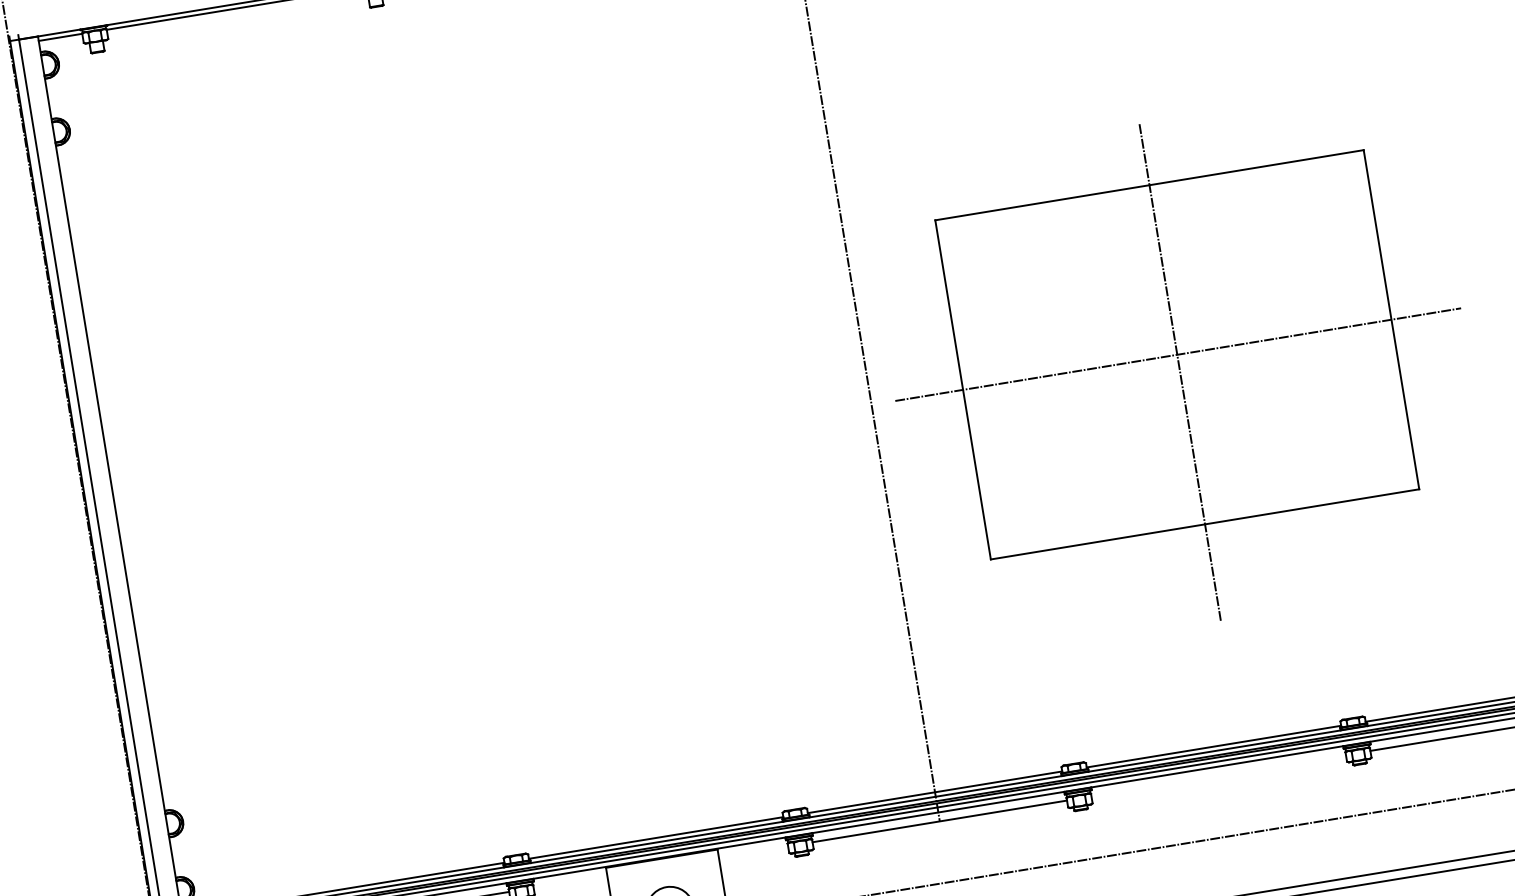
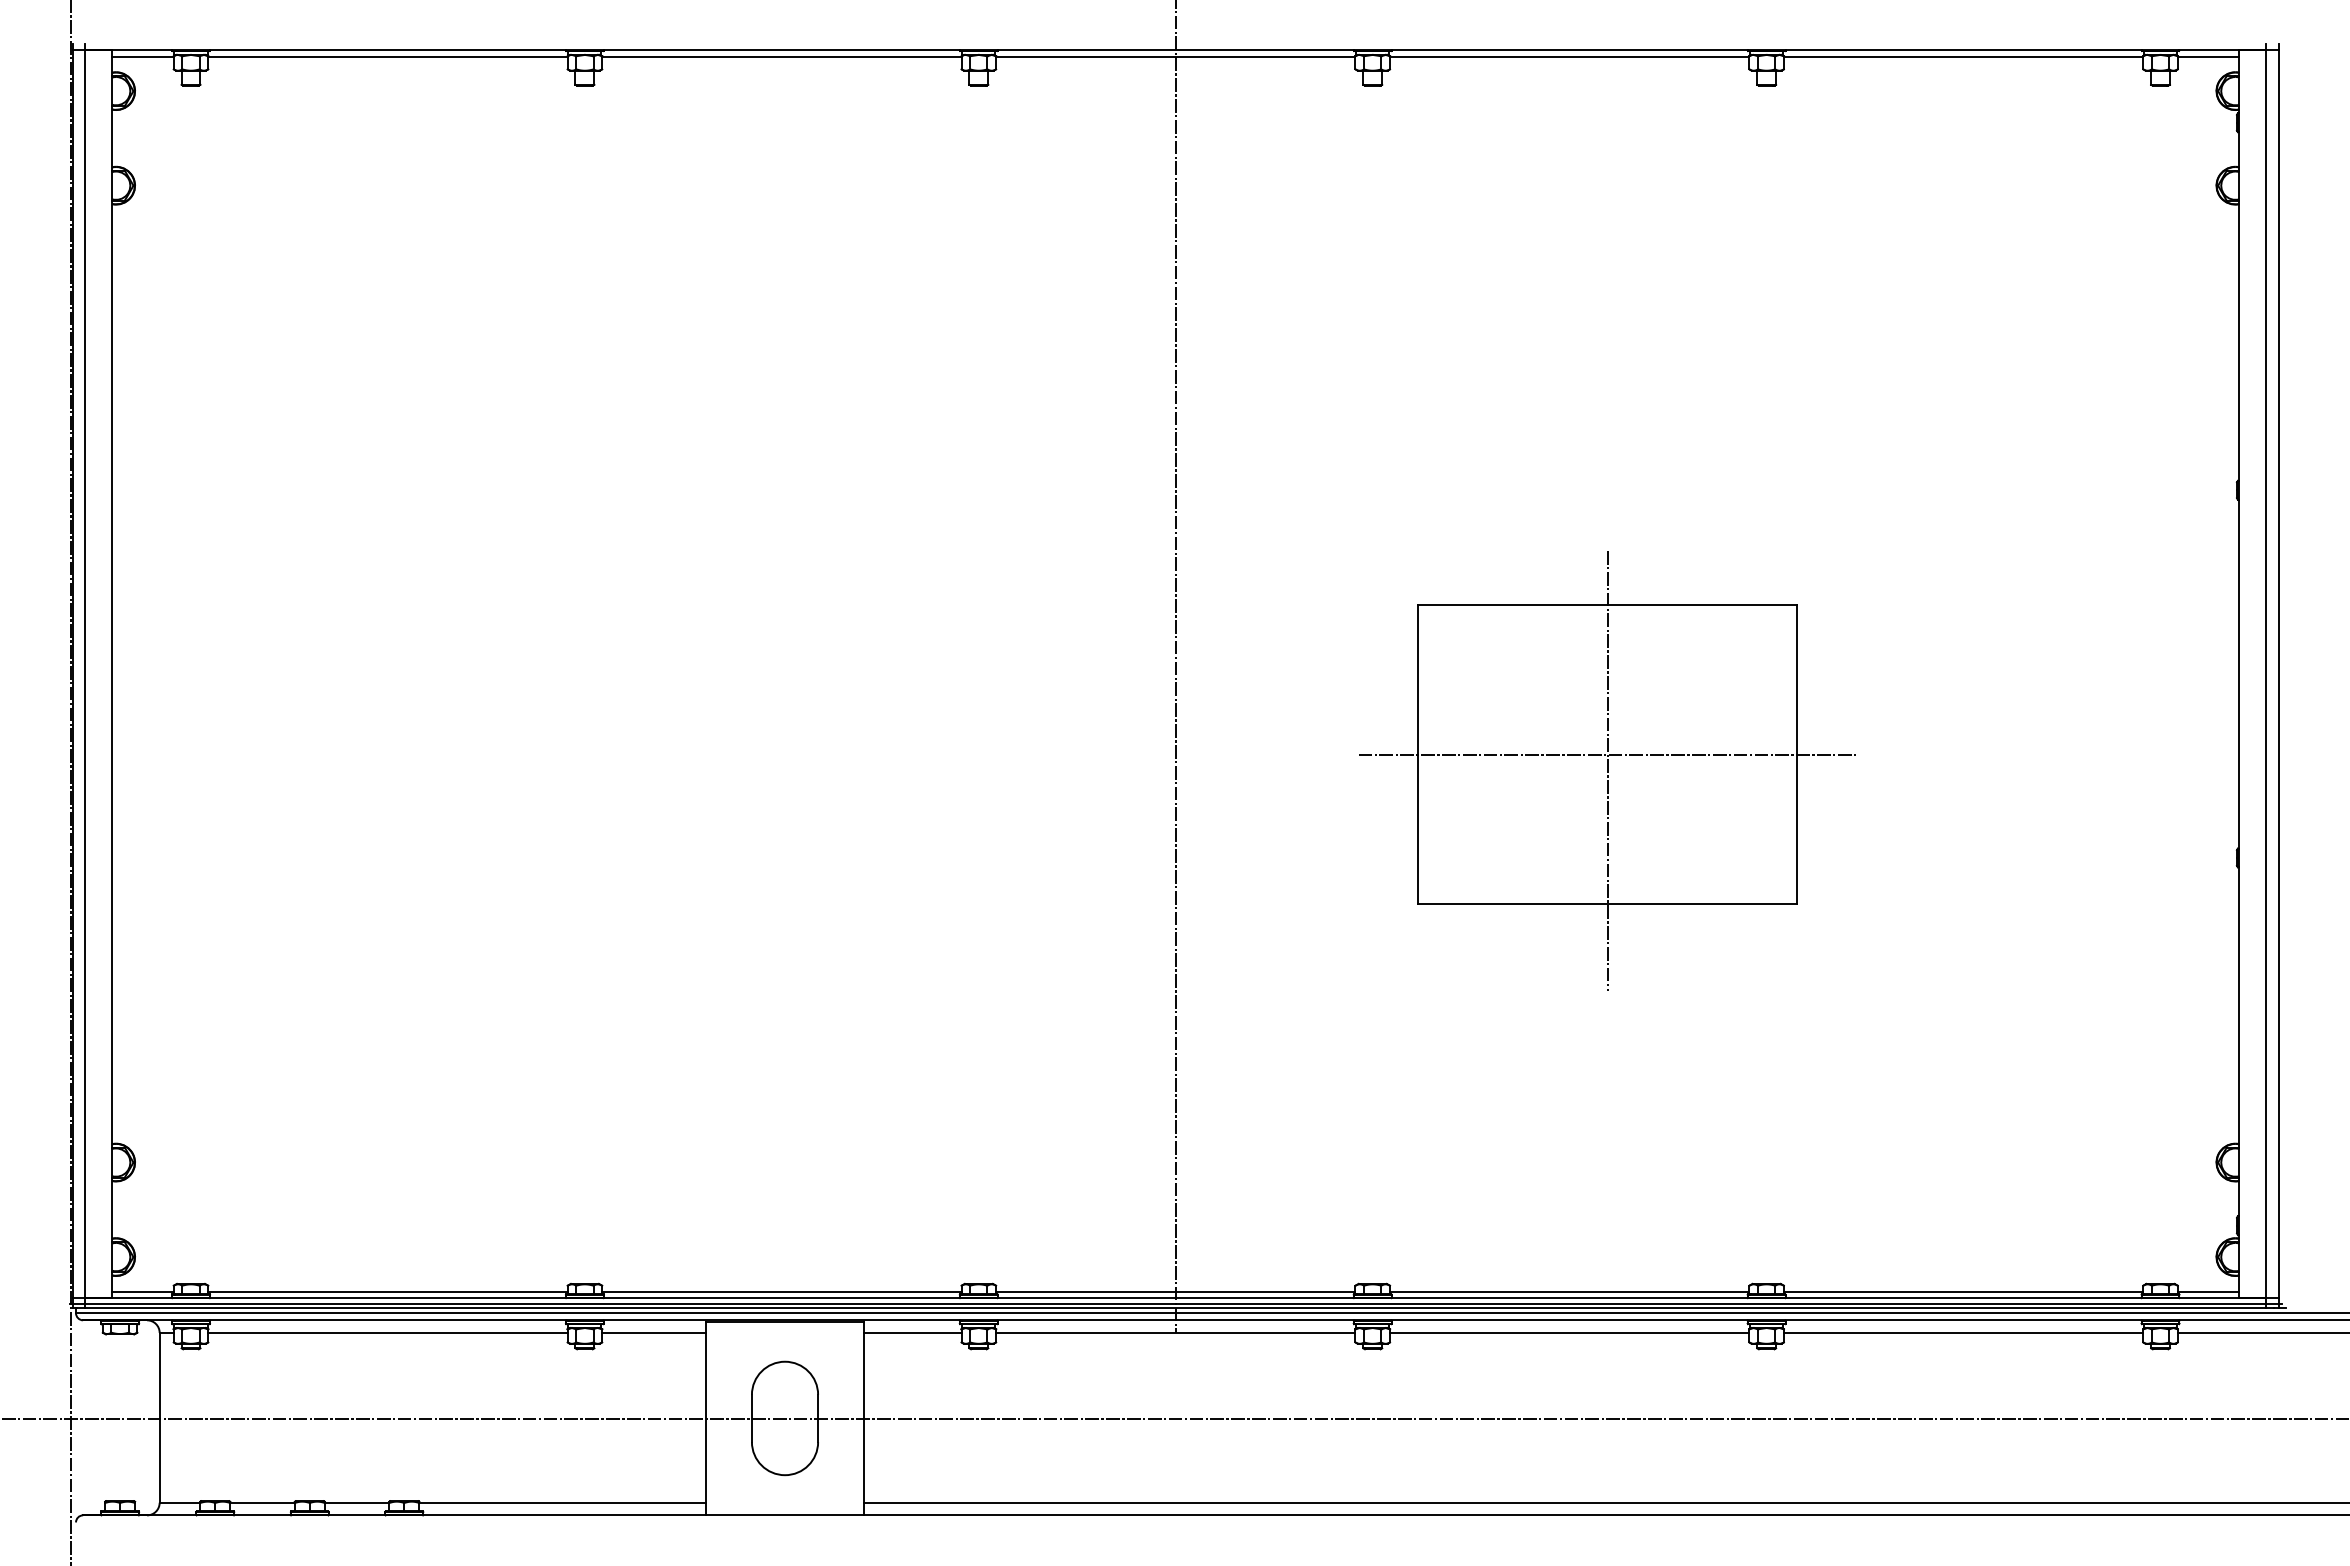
part: (1180, 373) -> (1607, 770), size x0.62
line: (1218, 775) -> (1569, 1332), added
line: (753, 851) -> (912, 1332), added
line: (570, 881) -> (654, 1332), added

